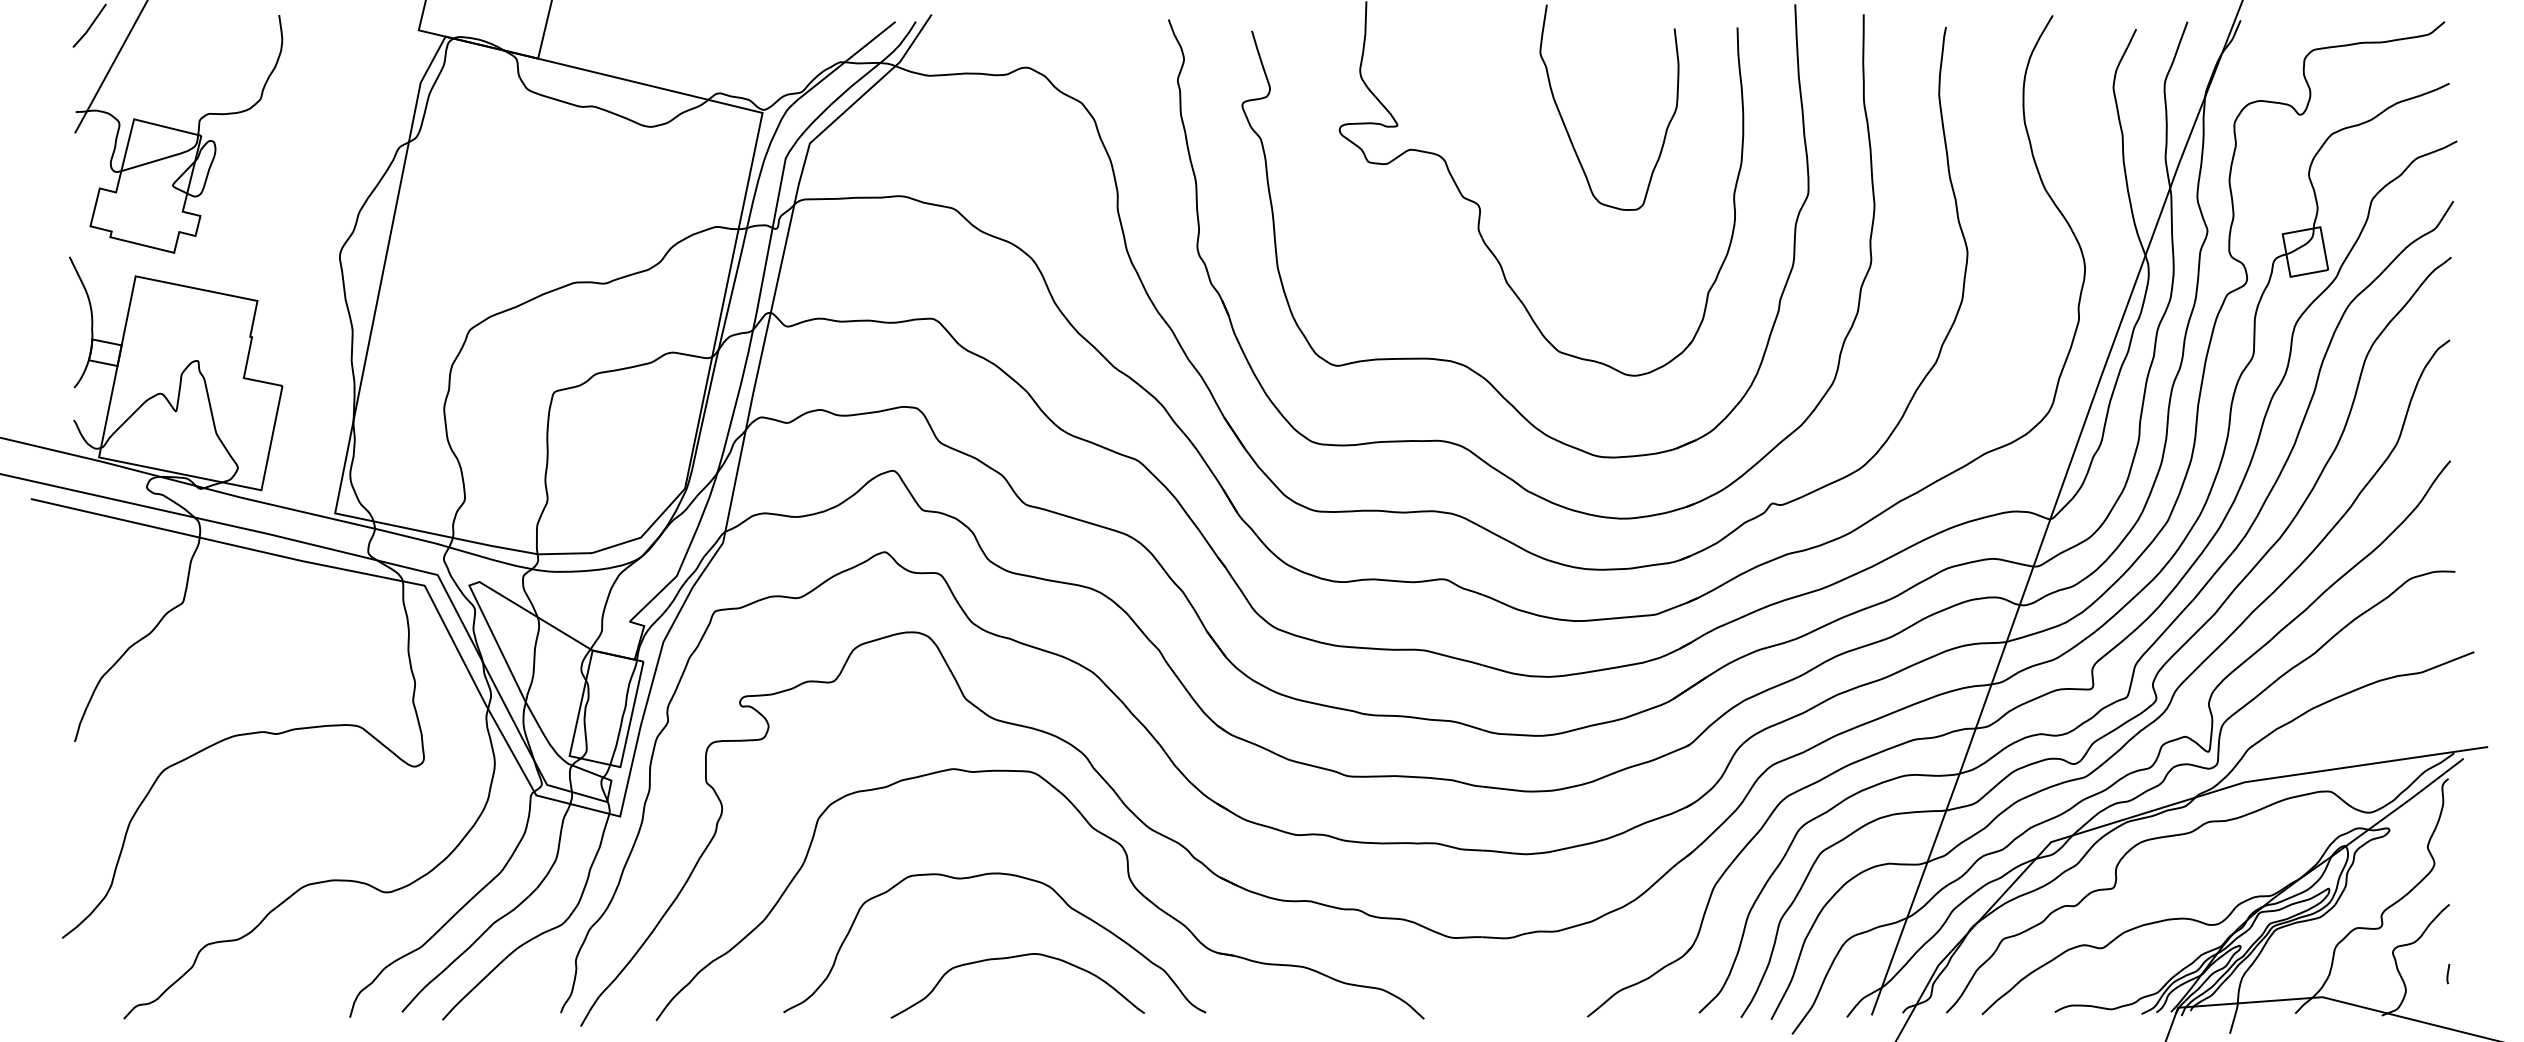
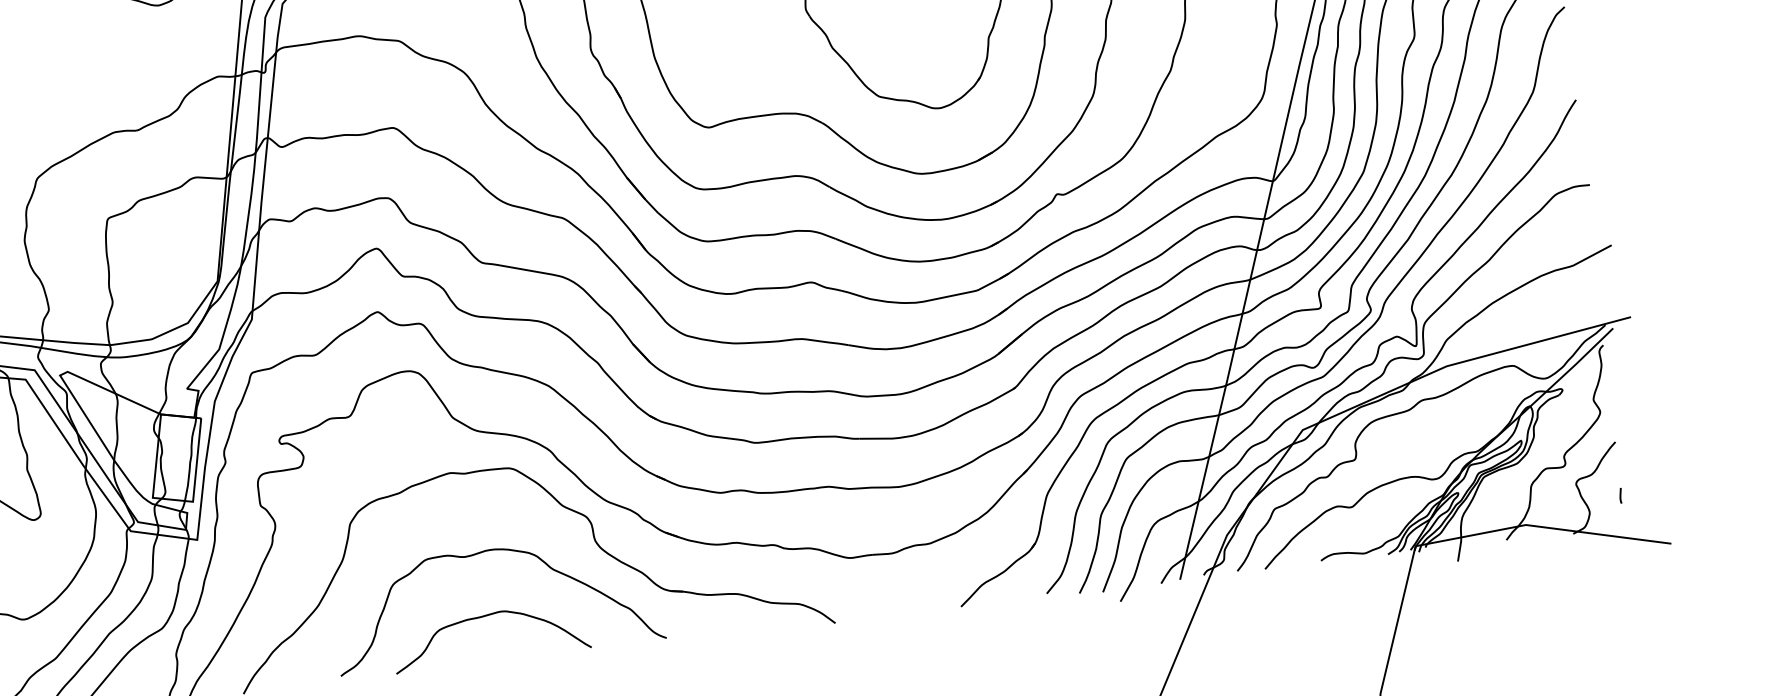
curve: (1011, 958) -> (484, 617), moved

